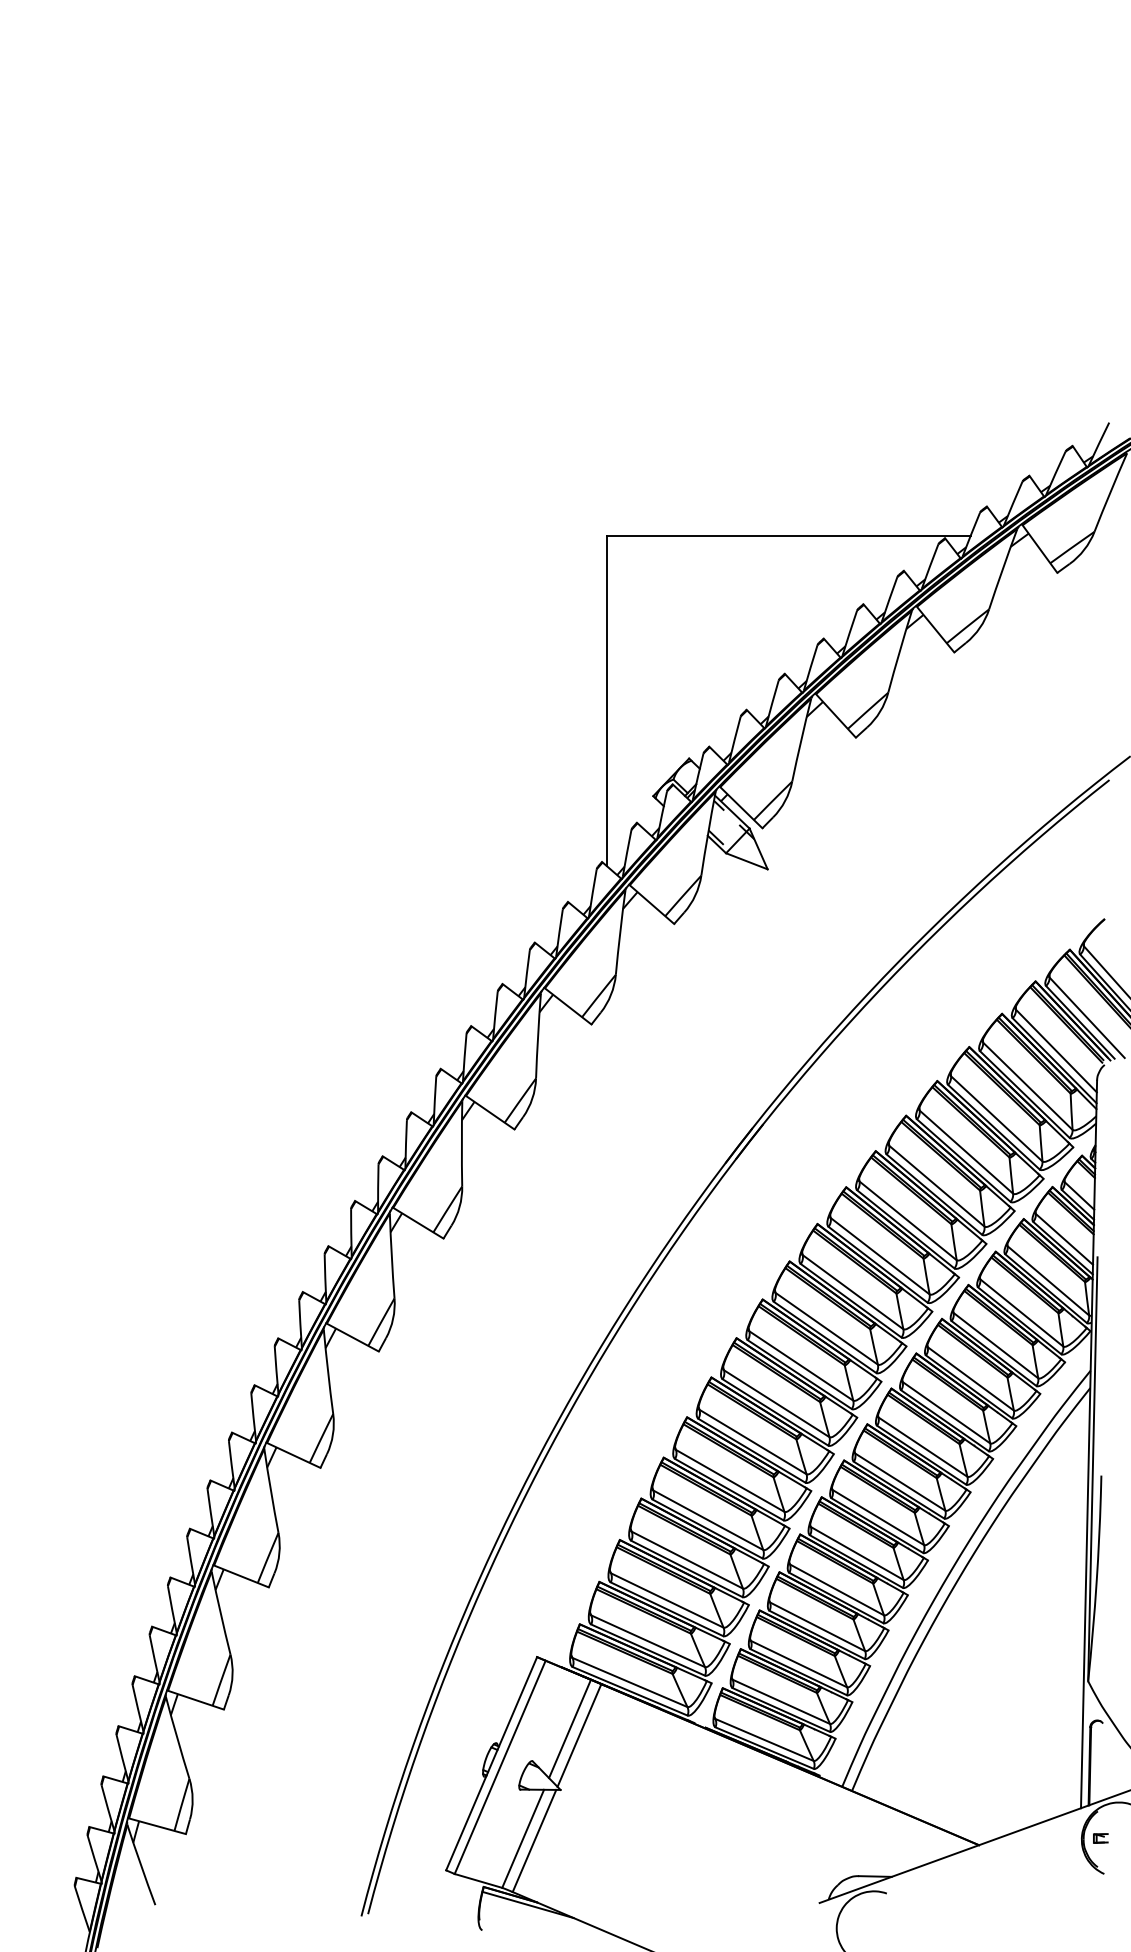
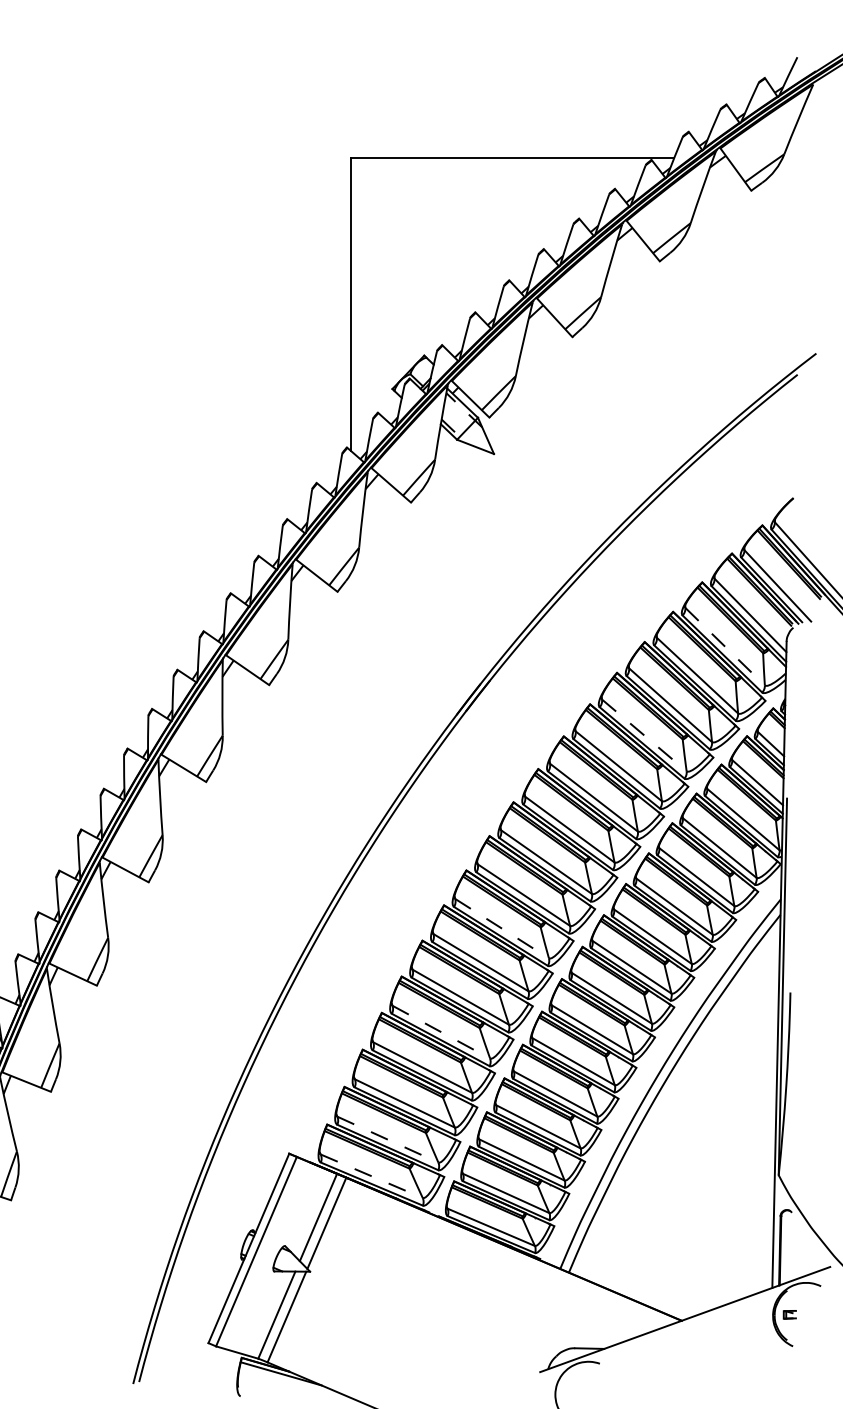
line: (1028, 1086) -> (725, 646), solid -> dashed
line: (937, 1186) -> (644, 735), solid -> dashed
line: (777, 1403) -> (502, 928), solid -> dashed
line: (708, 1520) -> (441, 1032), solid -> dashed
line: (648, 1641) -> (388, 1139), solid -> dashed
line: (630, 1682) -> (372, 1176), solid -> dashed

